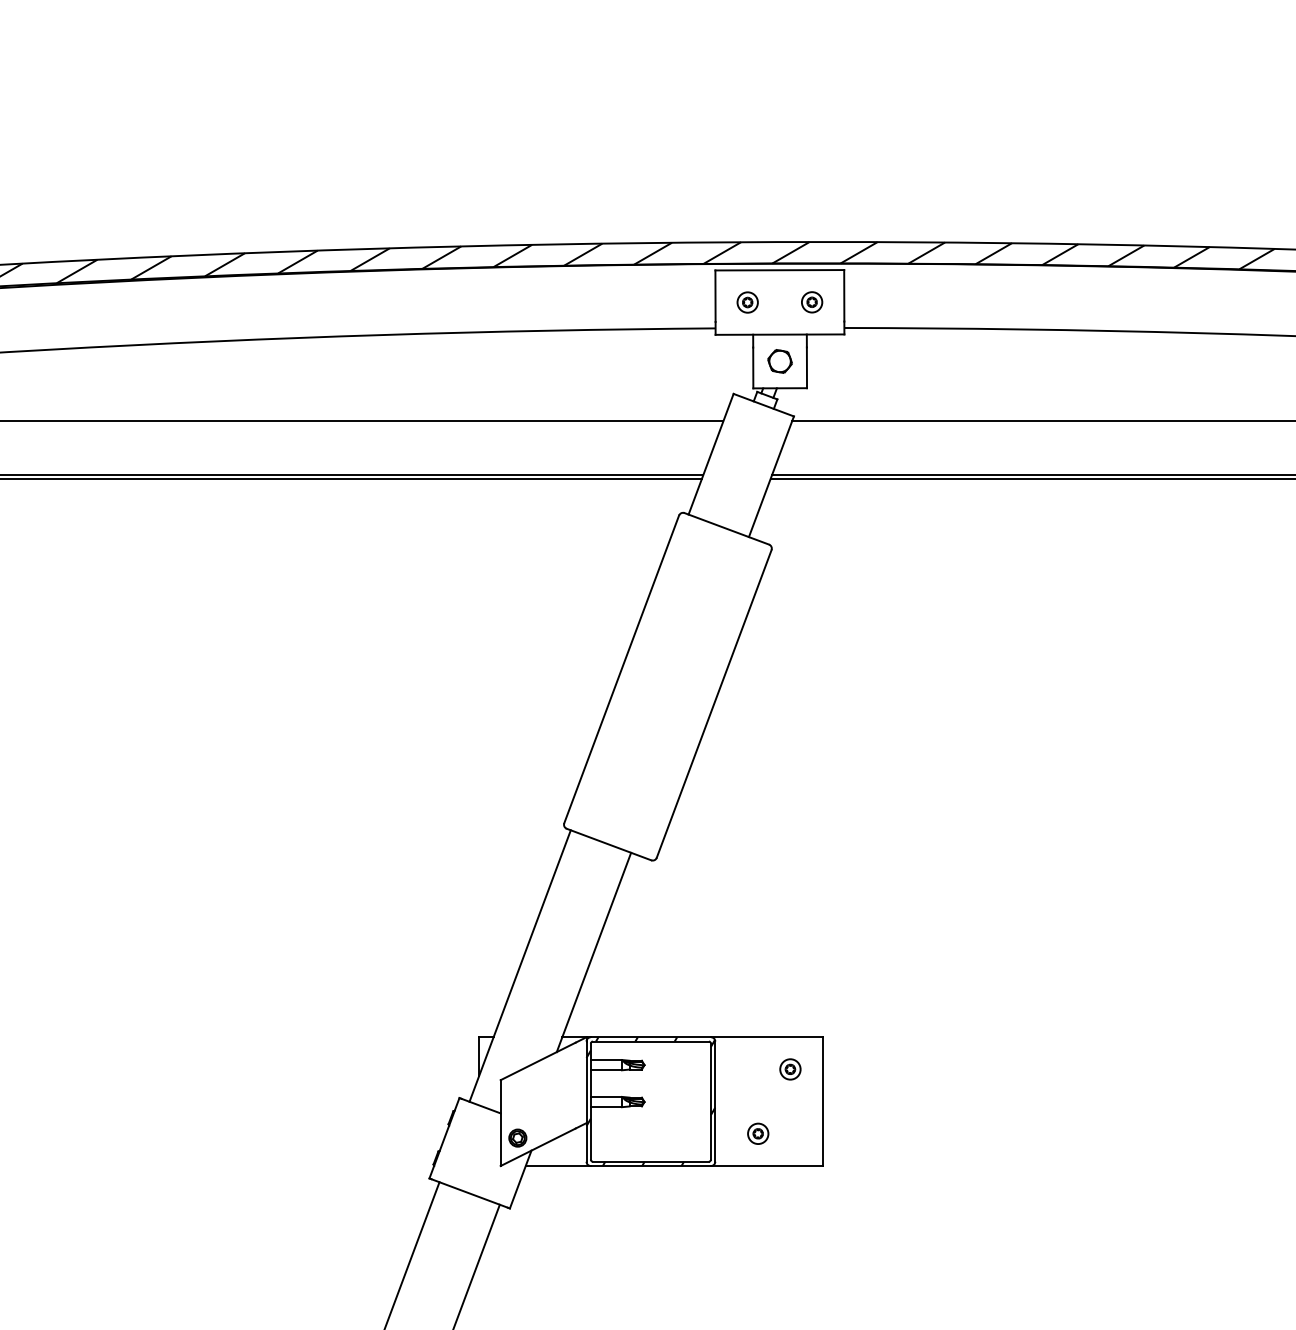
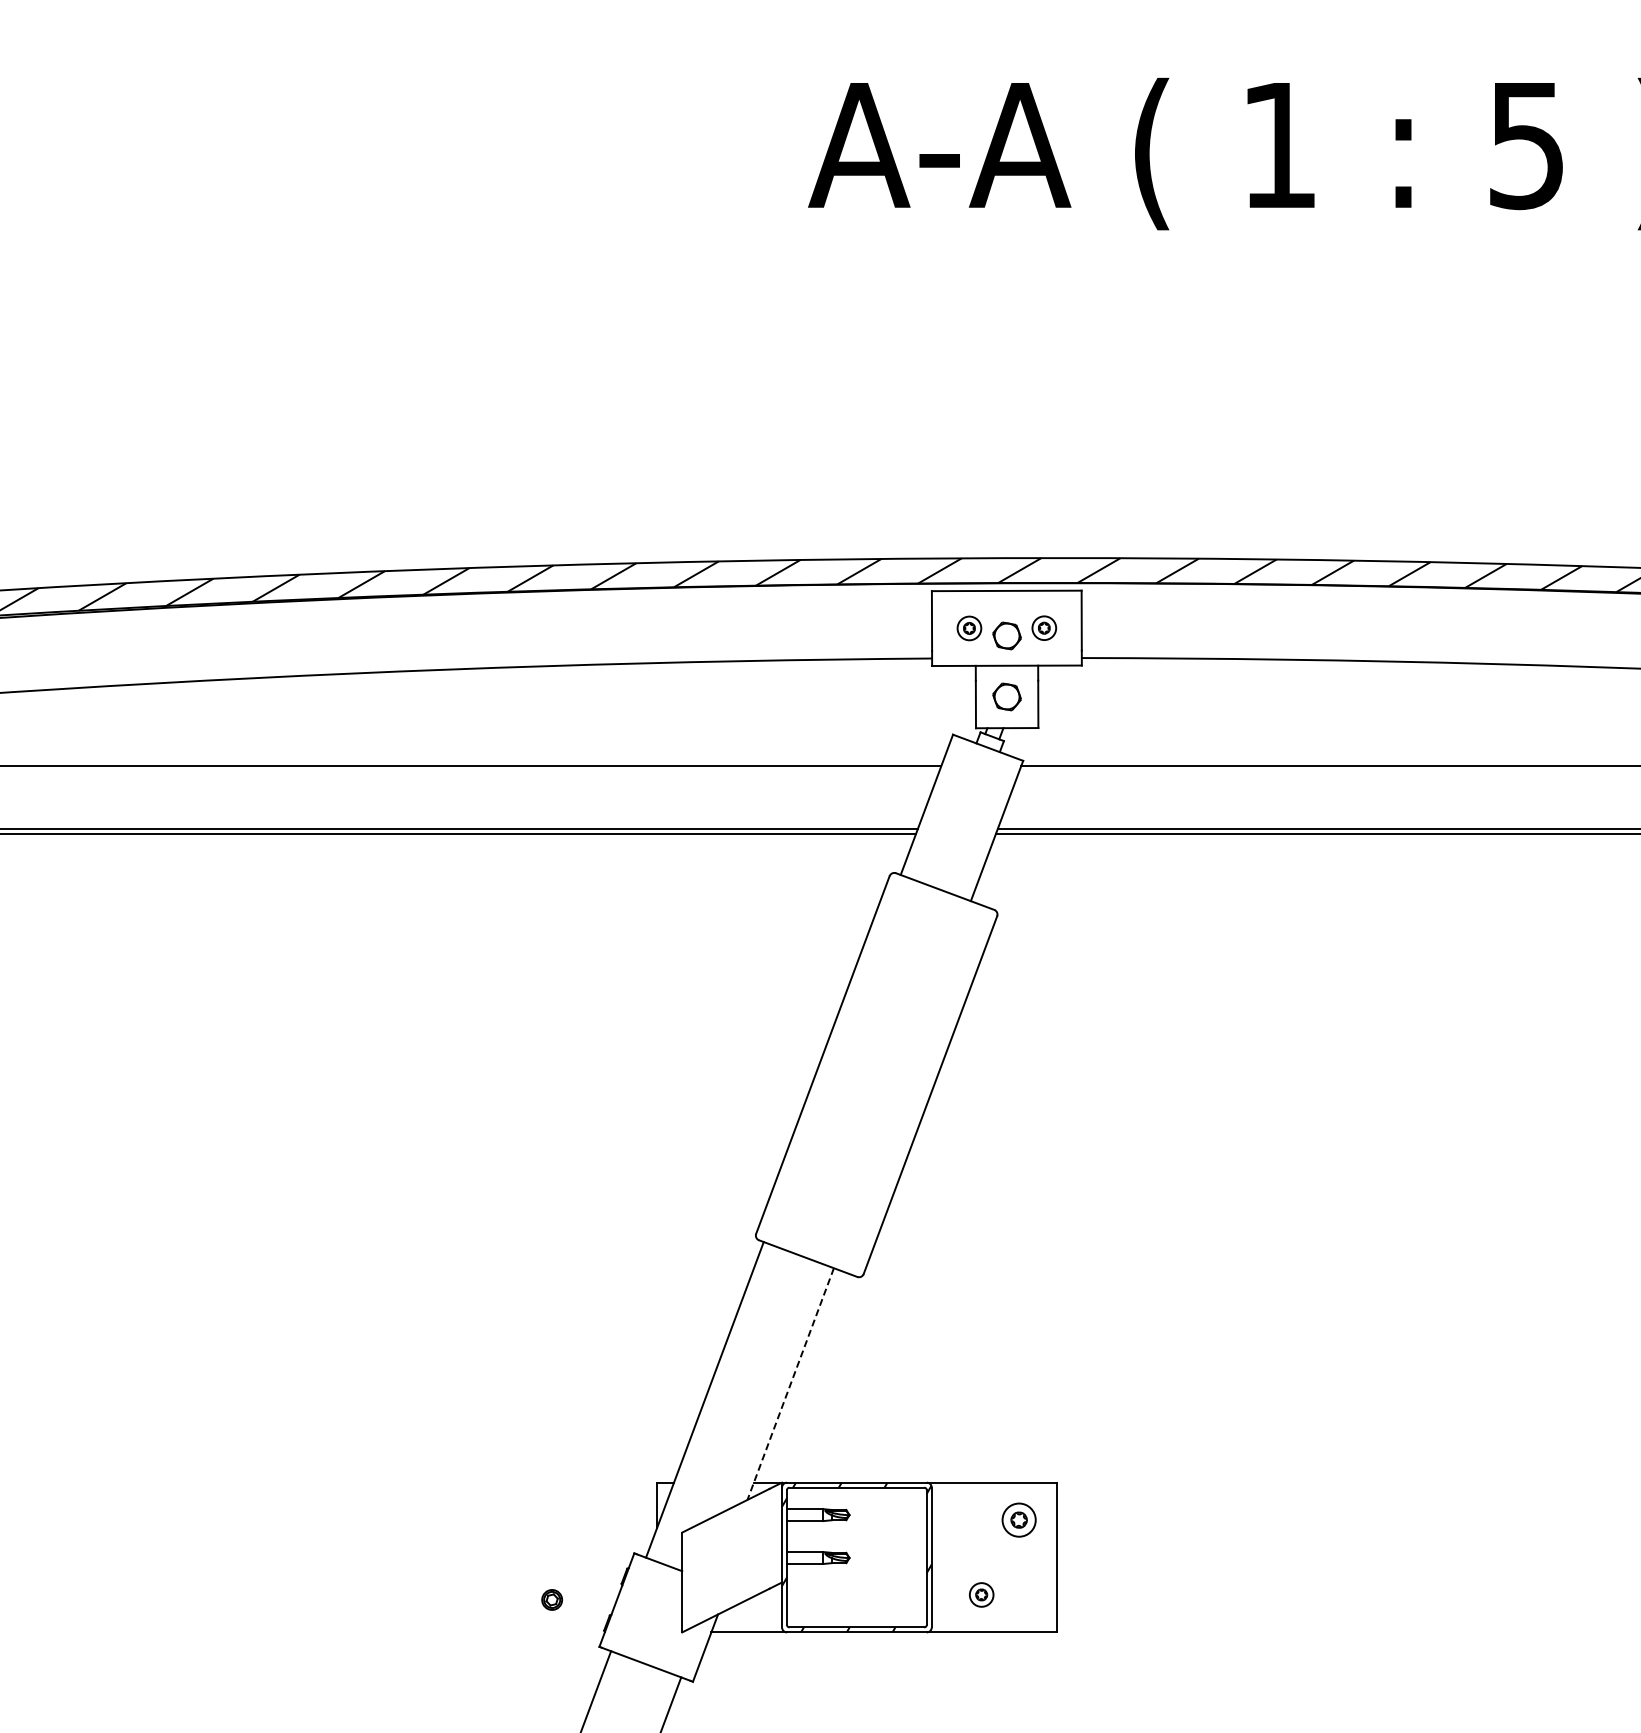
part: (779, 308) -> (1006, 635), added
line: (593, 952) -> (790, 1384), solid -> dashed
part: (789, 1068) -> (1018, 1519), size x1.4
part: (517, 1137) -> (551, 1599), moved

